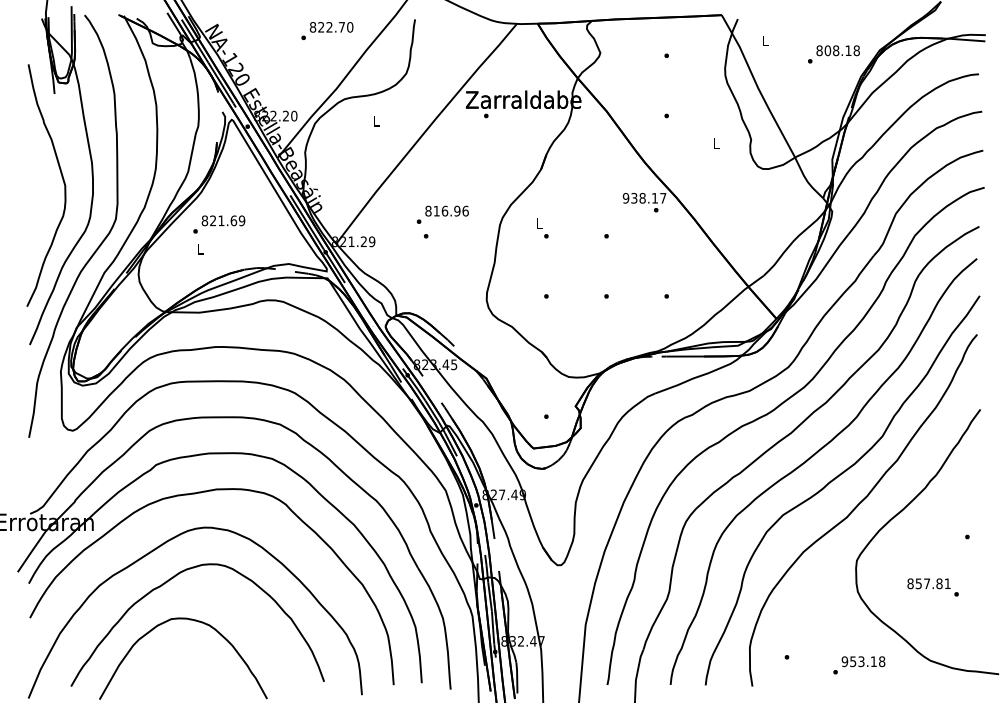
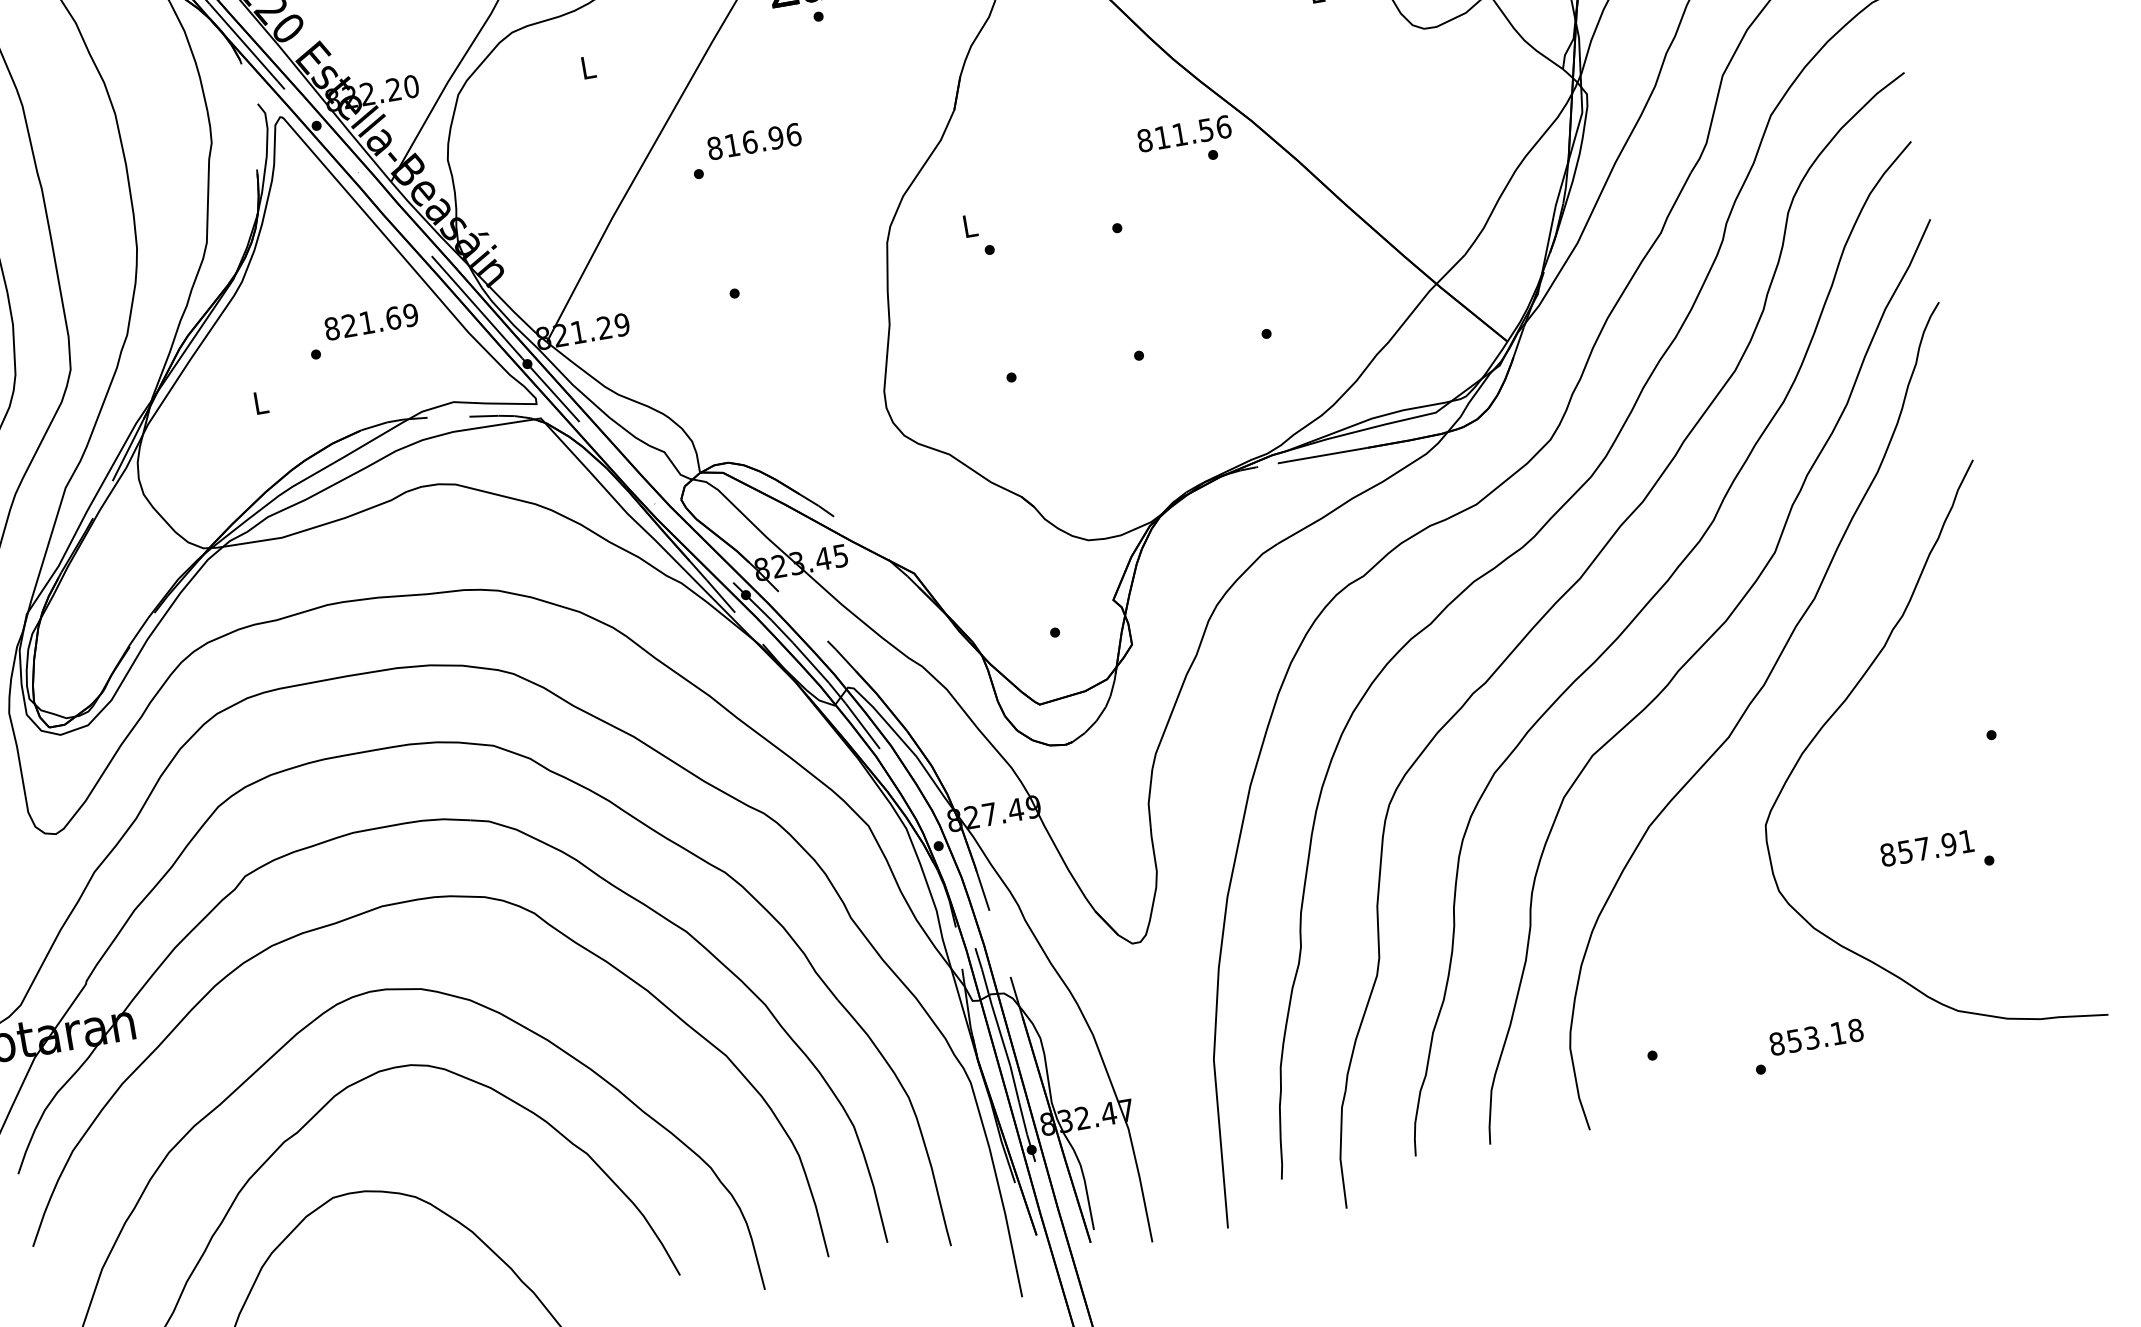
text: (644, 197) -> (1183, 132), 938.17 -> 811.56
text: (442, 214) -> (745, 150), moved
text: (219, 224) -> (364, 331), moved
text: (939, 583) -> (1949, 843), 857.81 -> 857.91
text: (844, 661) -> (1775, 1043), 953.18 -> 853.18

